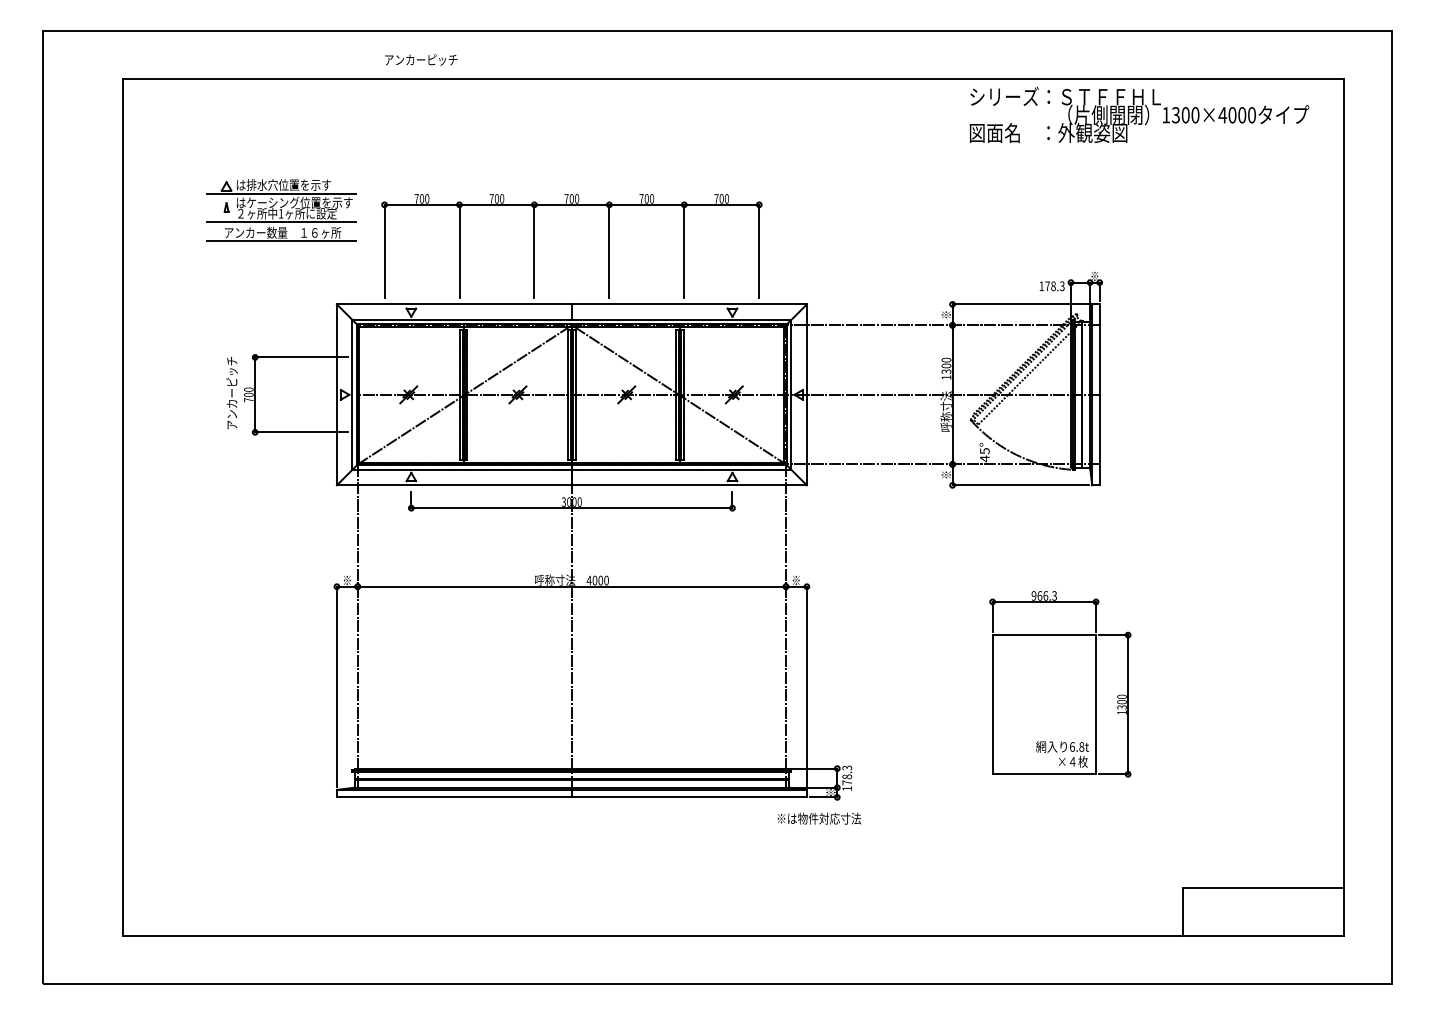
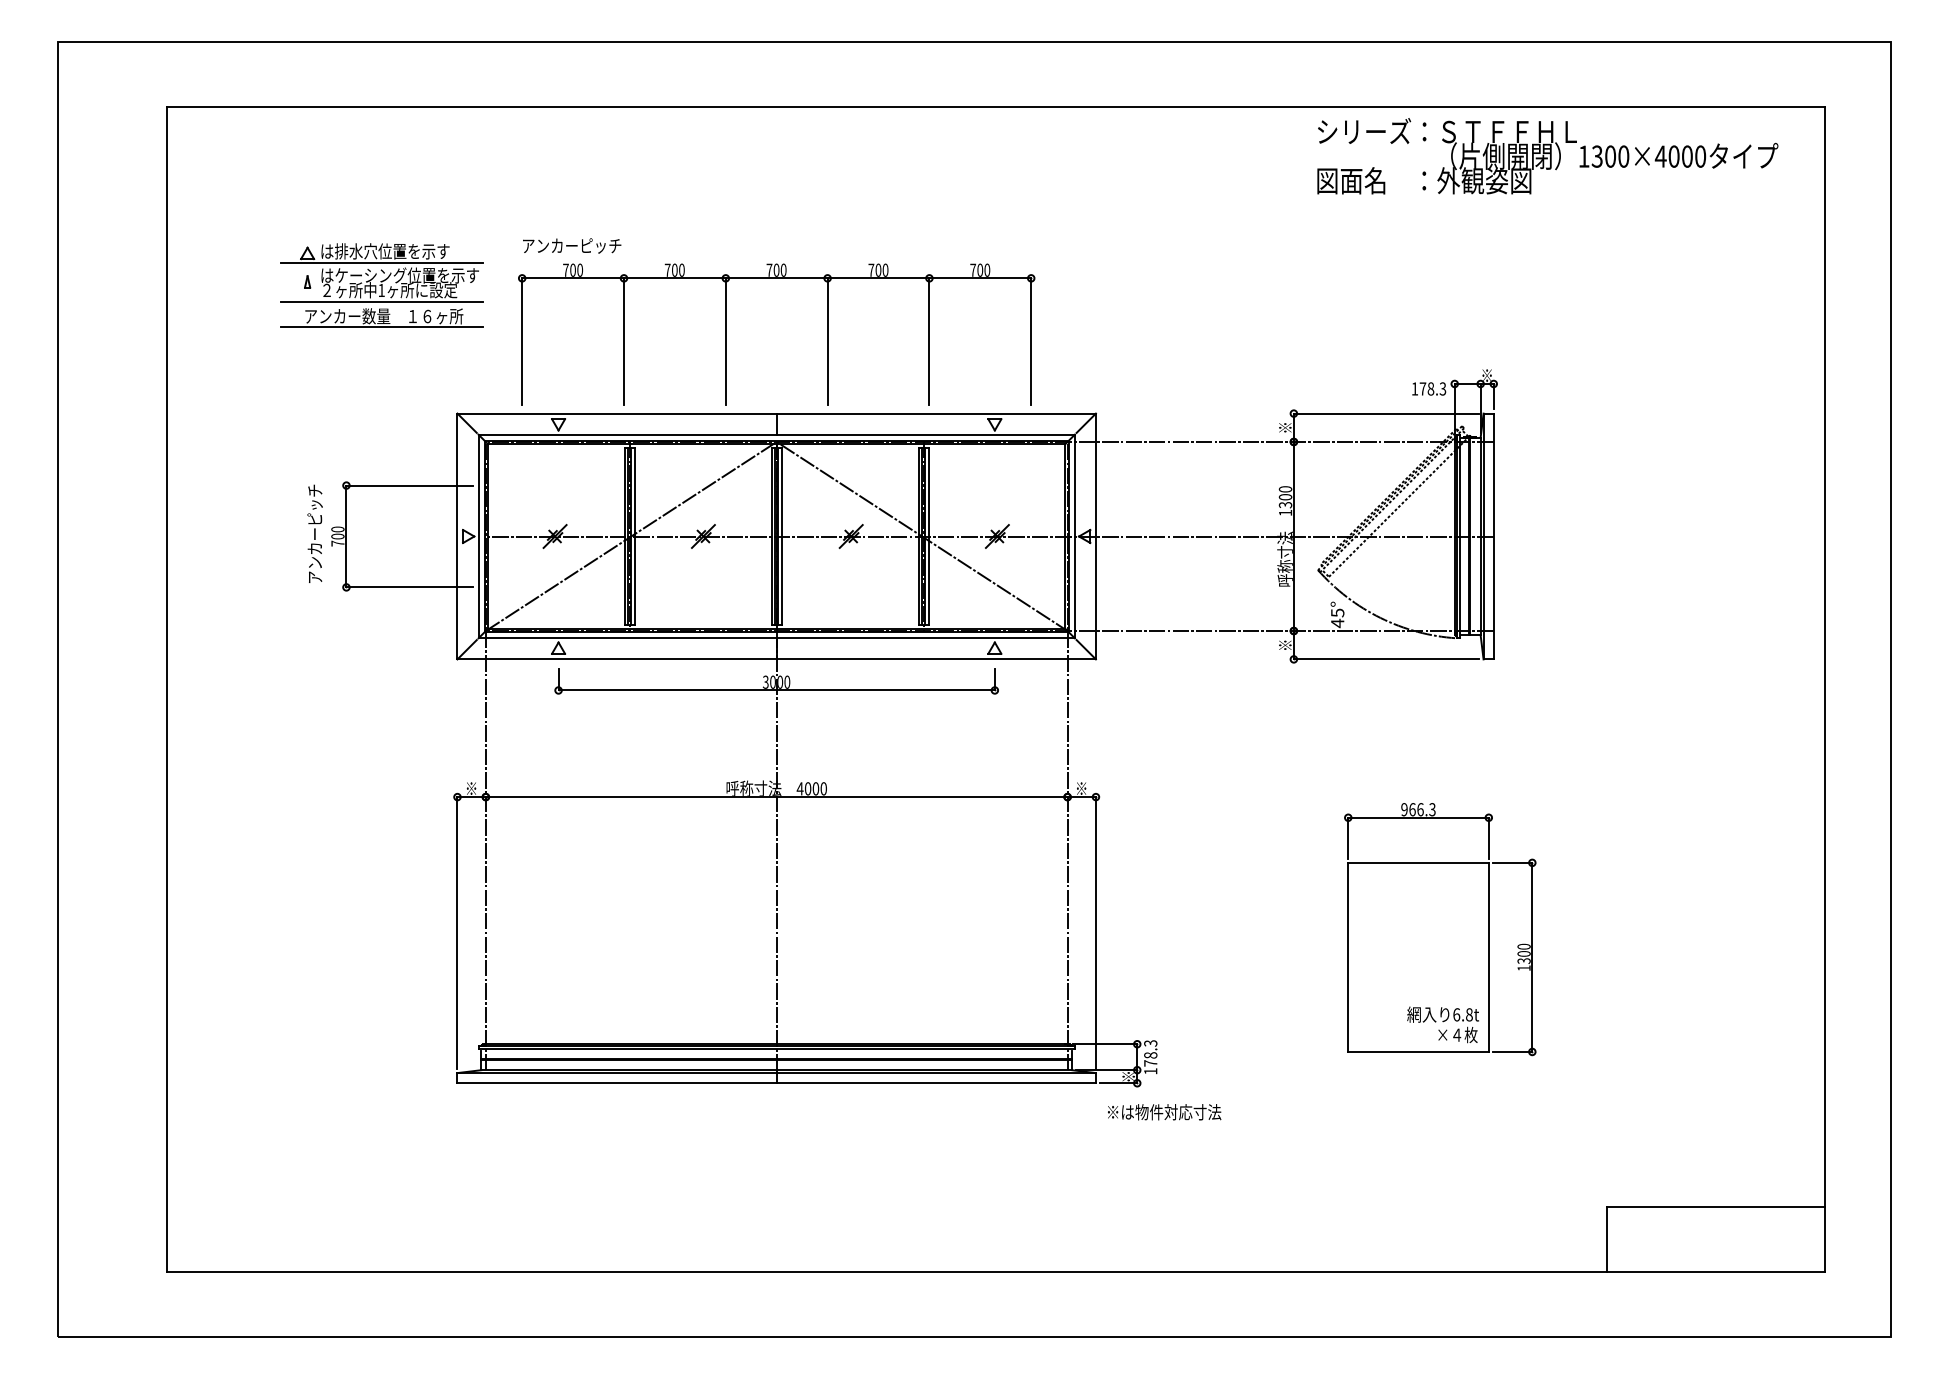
text: (421, 59) -> (572, 245), moved
text: (819, 818) -> (1164, 1111), moved

